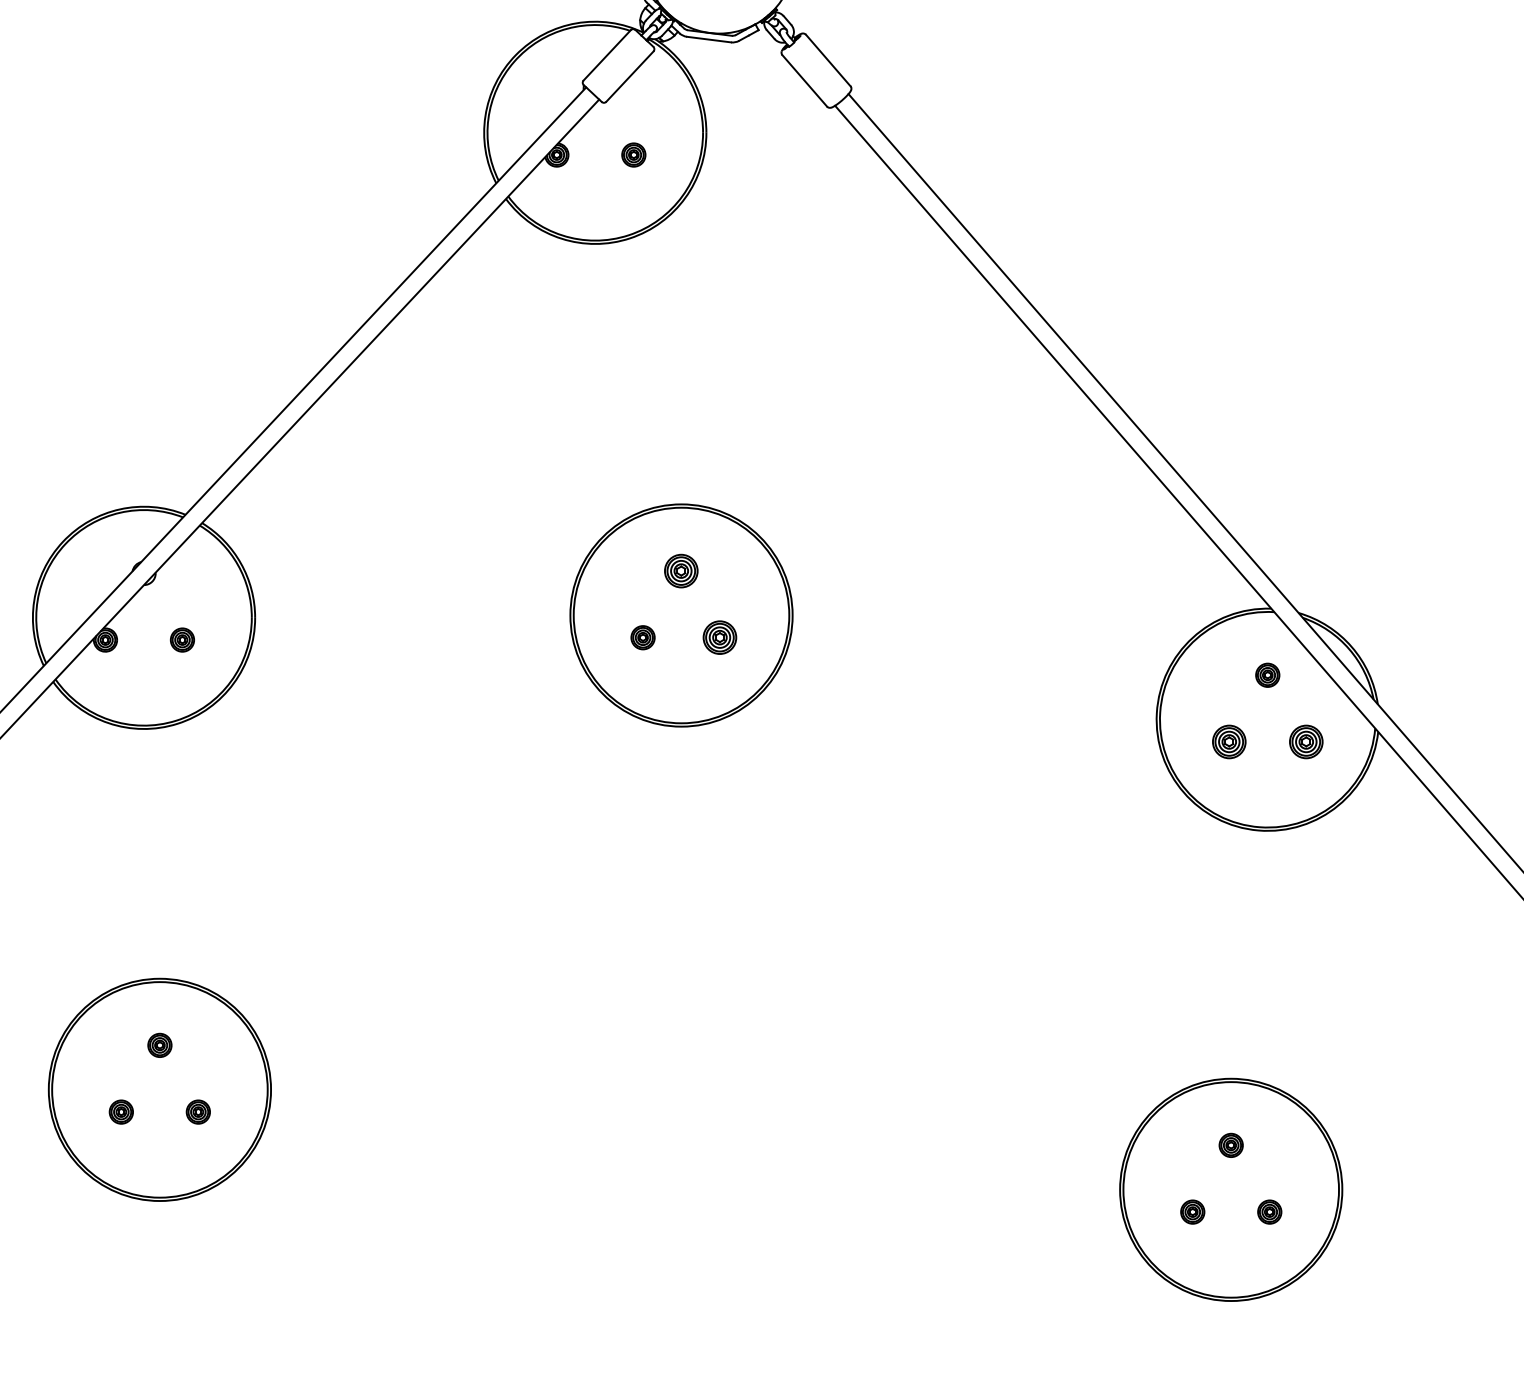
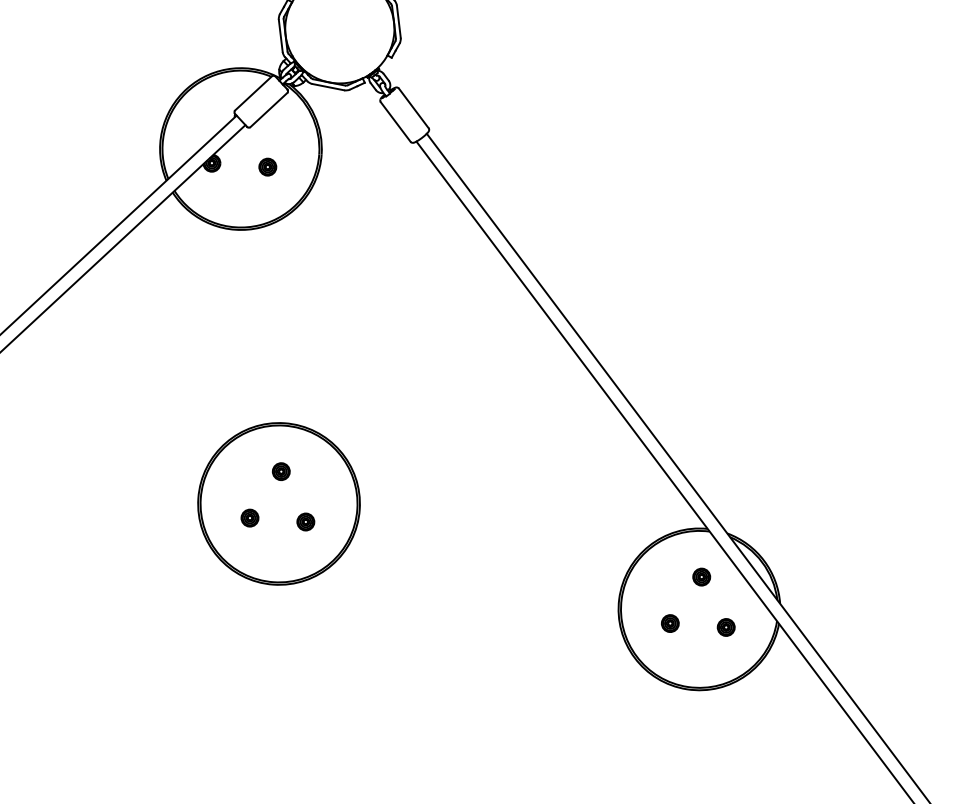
part: (681, 570) -> (281, 471), size x0.71
part: (719, 637) -> (305, 521), size x0.71
part: (1228, 741) -> (669, 623), size x0.71
part: (1305, 741) -> (725, 627), size x0.71

